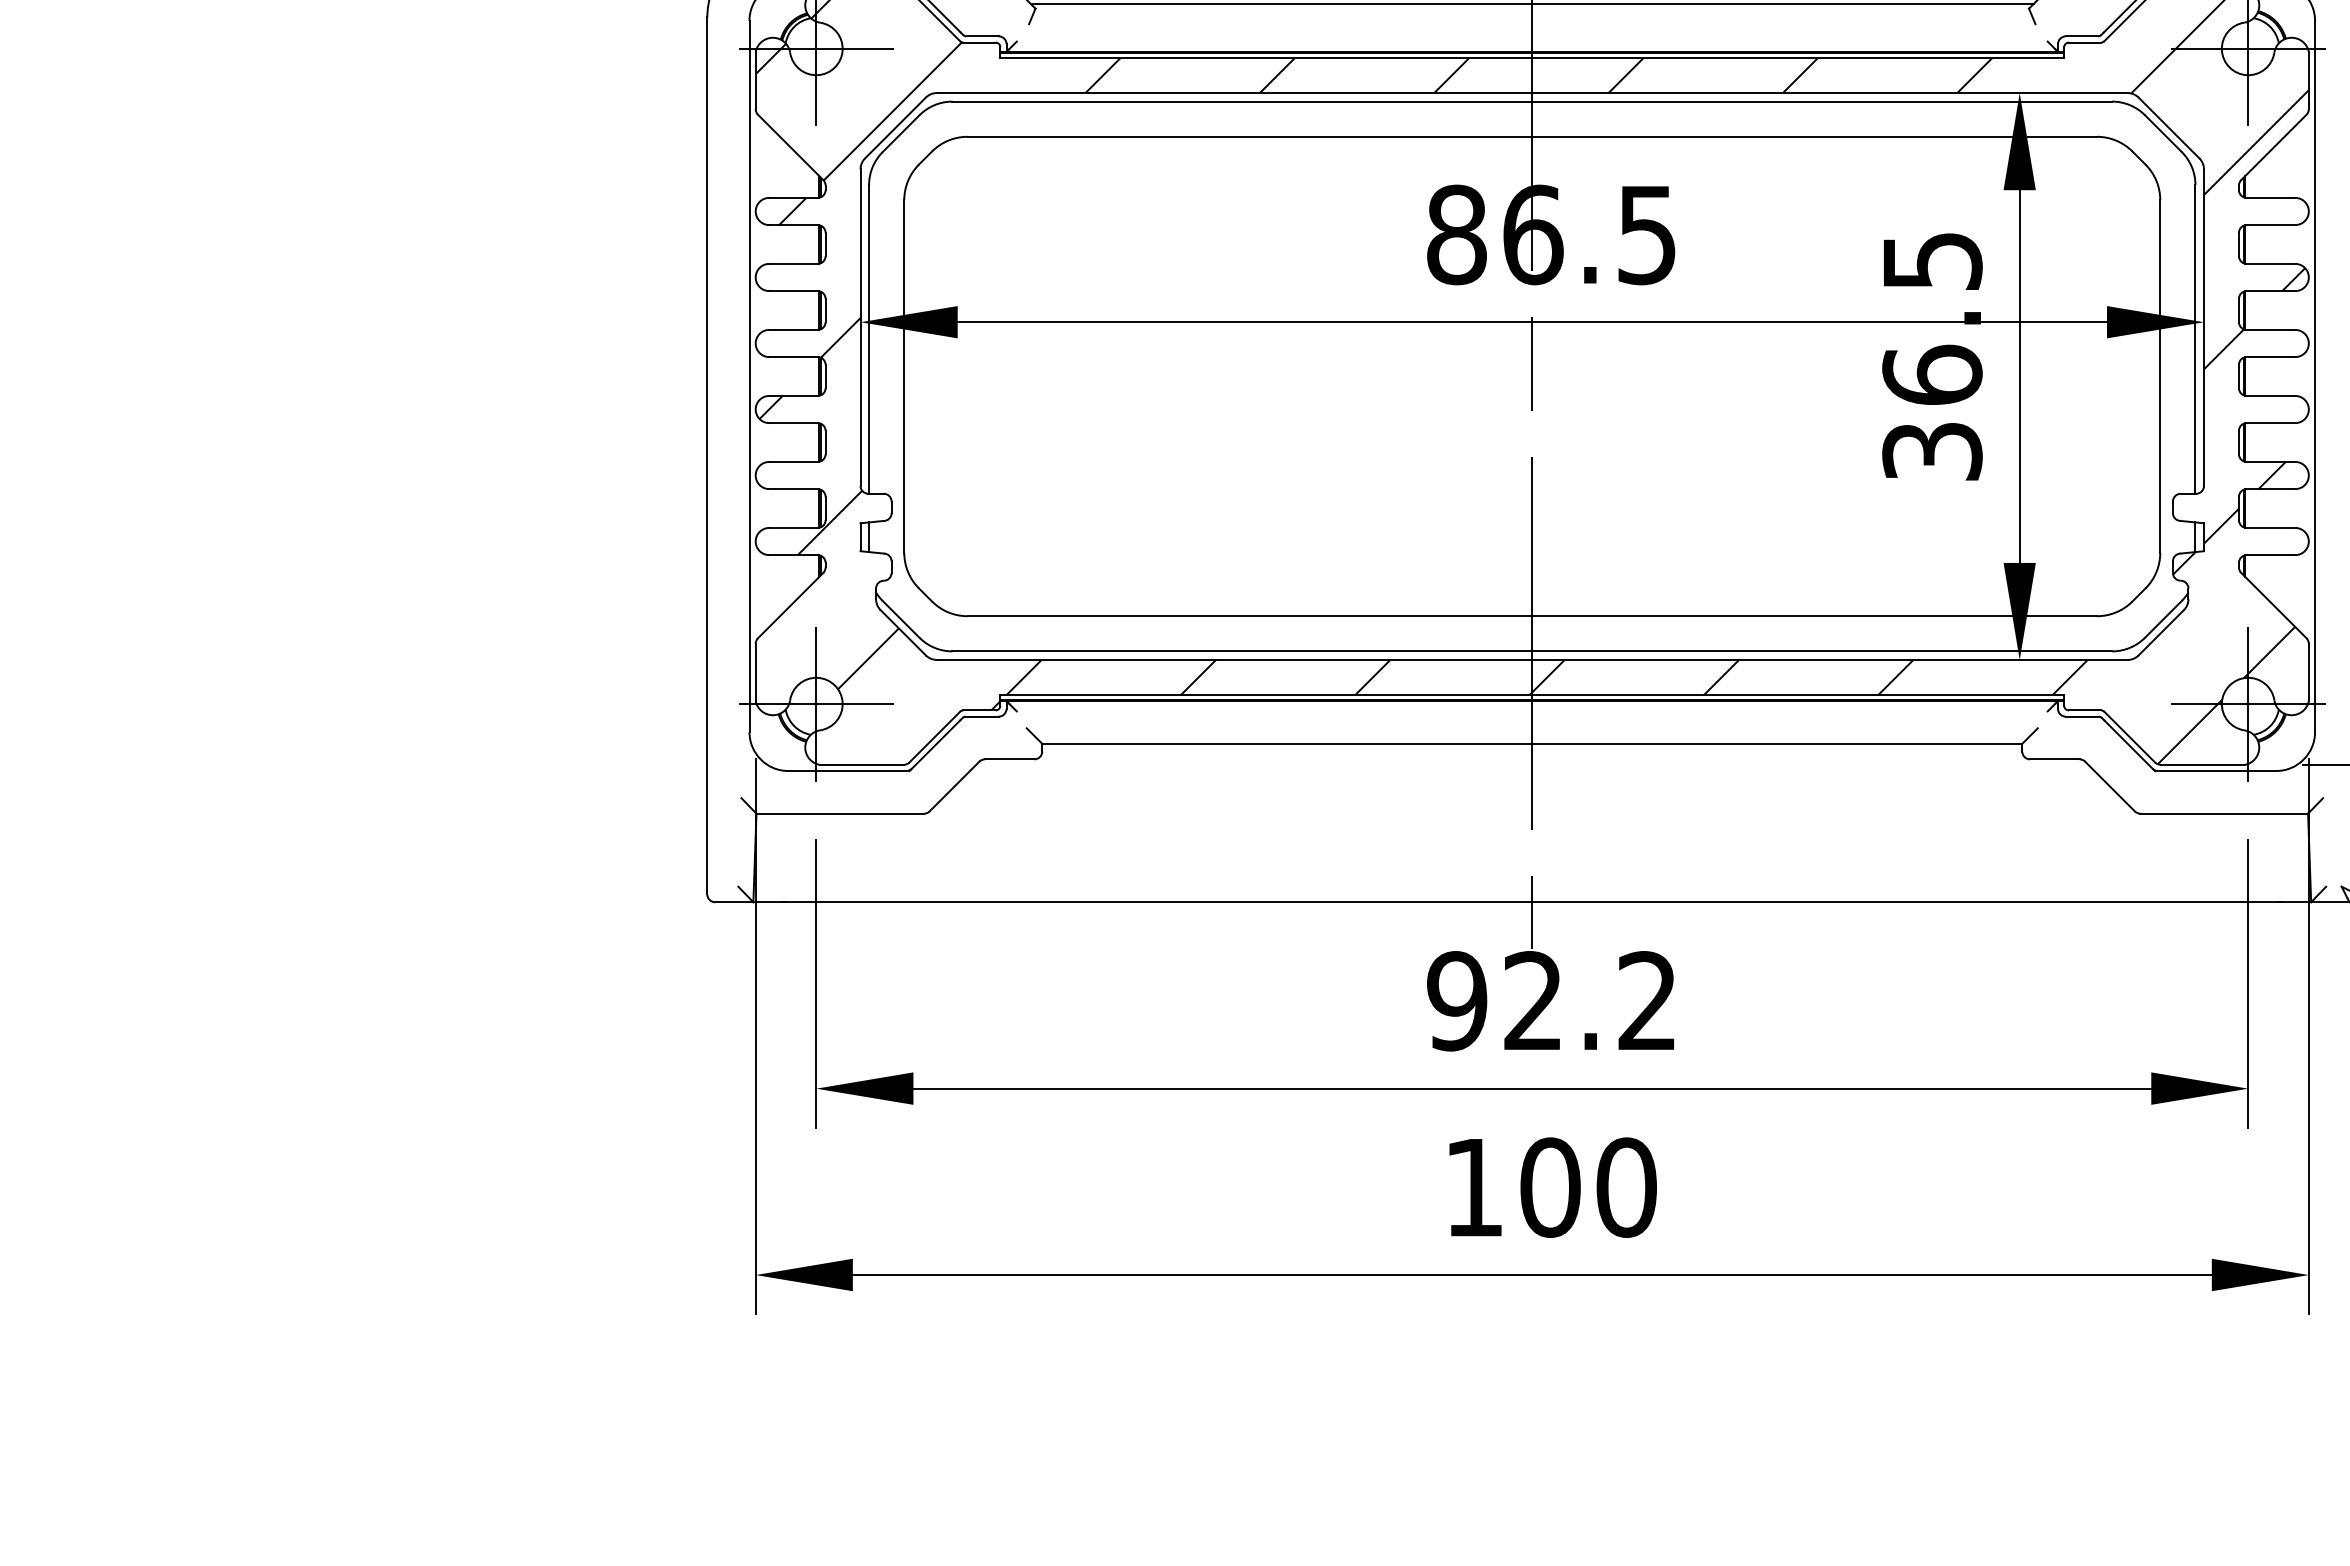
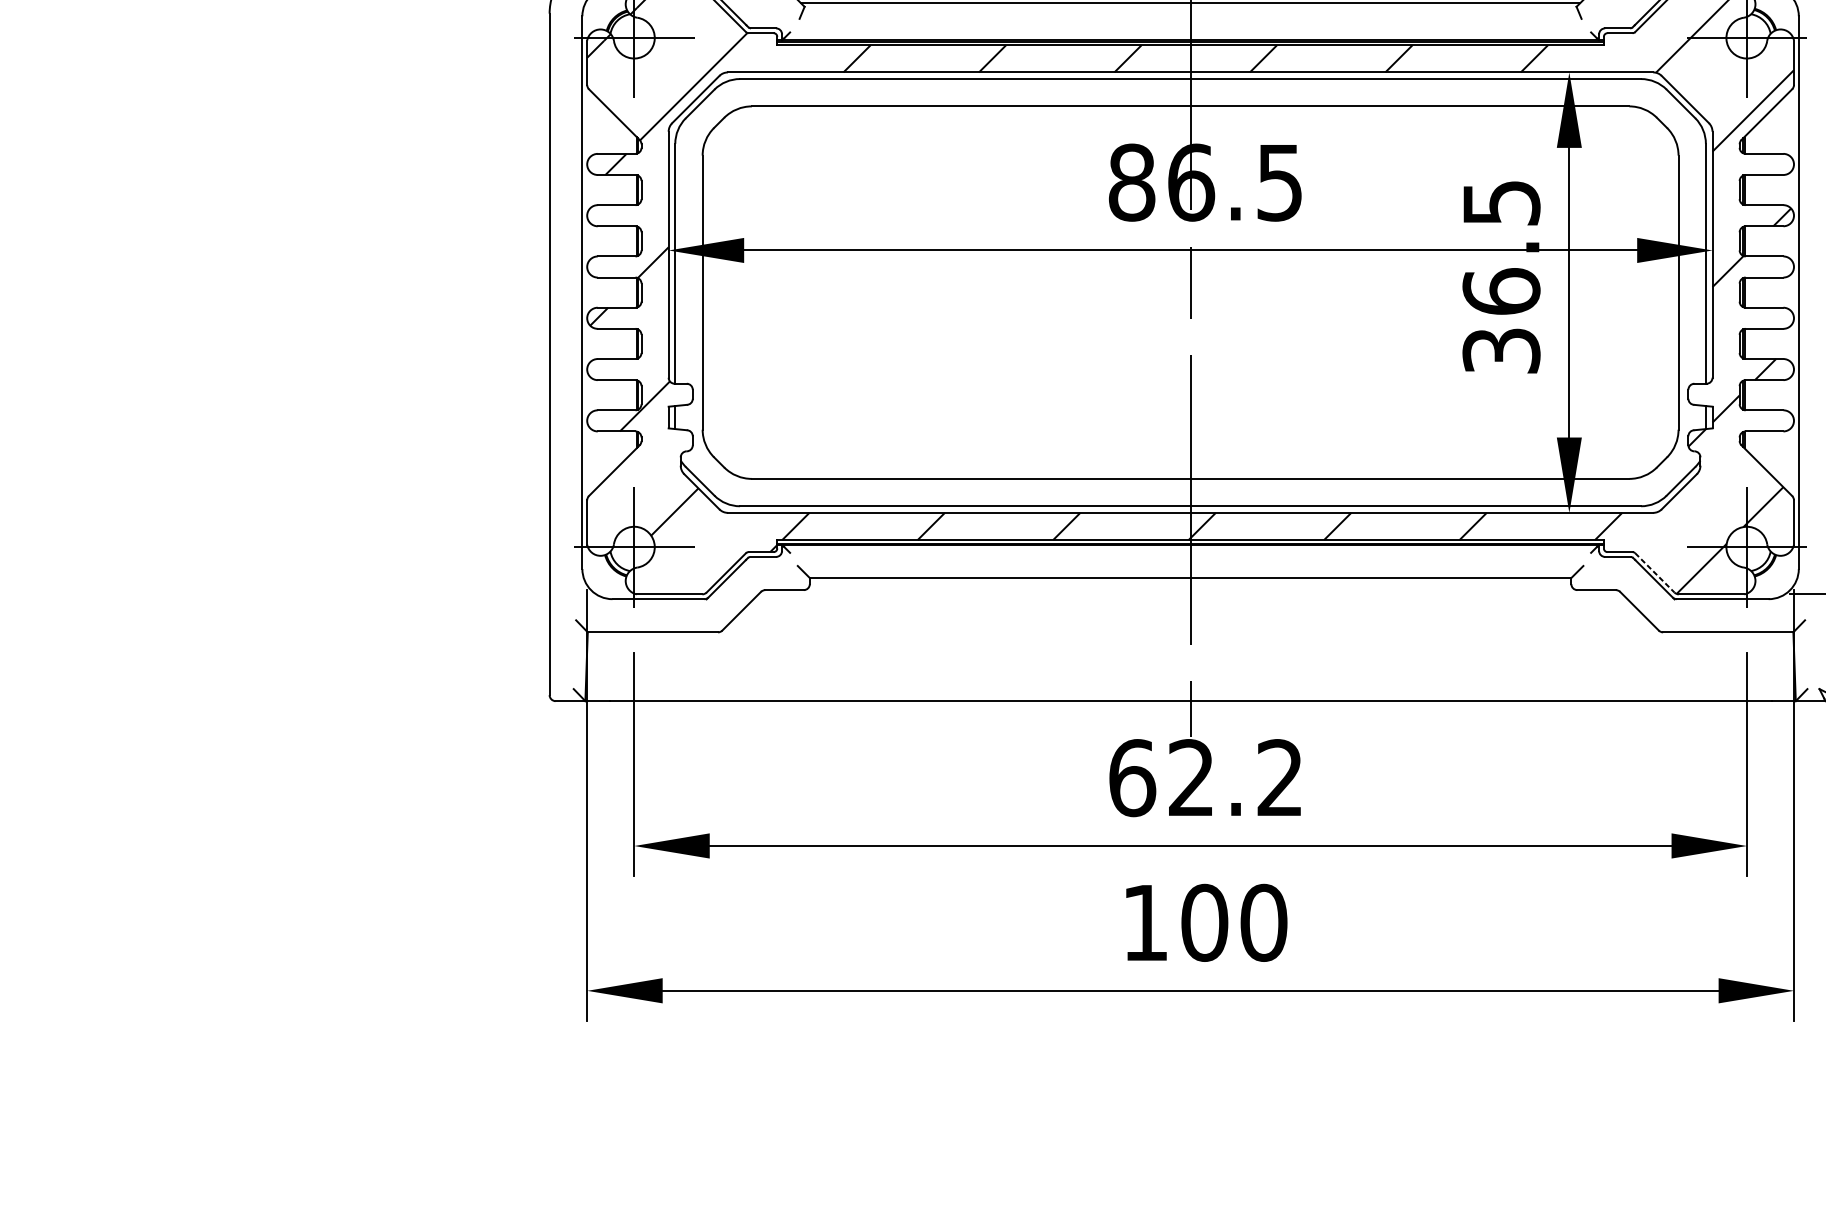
line: (2129, 737) -> (1654, 573), solid -> dashed
text: (1457, 1001) -> (1132, 778), 92.2 -> 62.2

